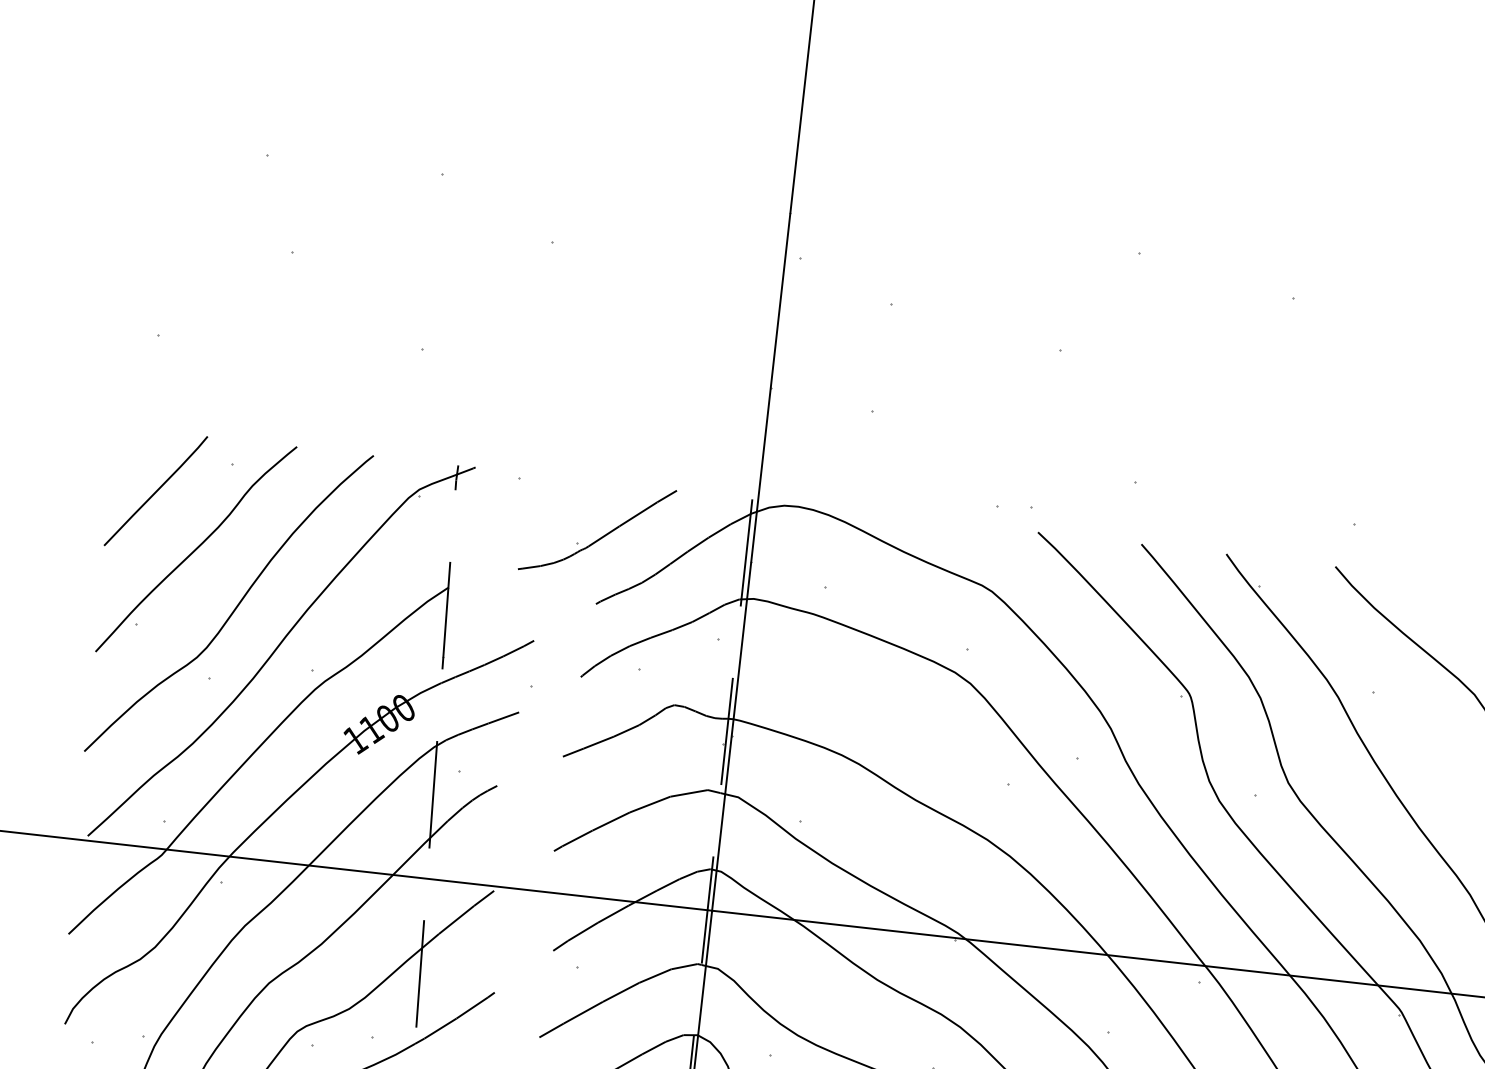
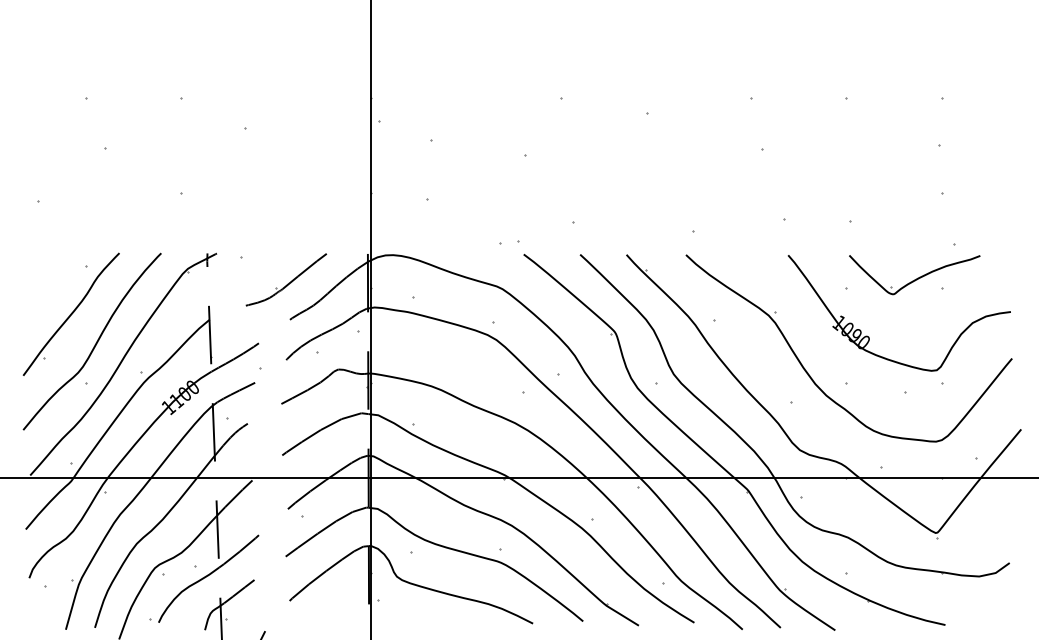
line: (156, 491) -> (46, 285), removed

